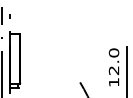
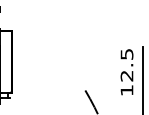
text: (113, 52) -> (126, 53), 12.0 -> 12.5

